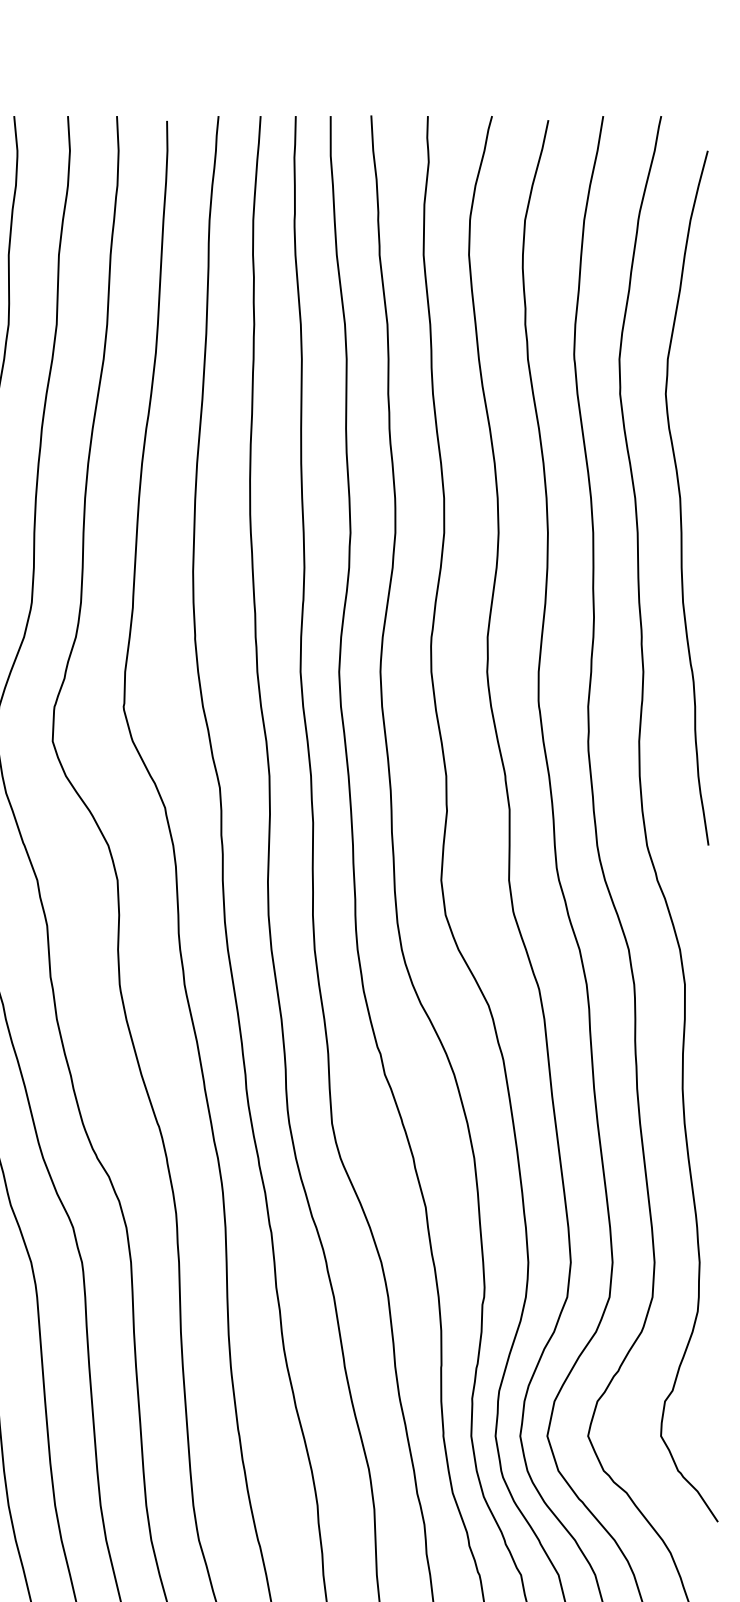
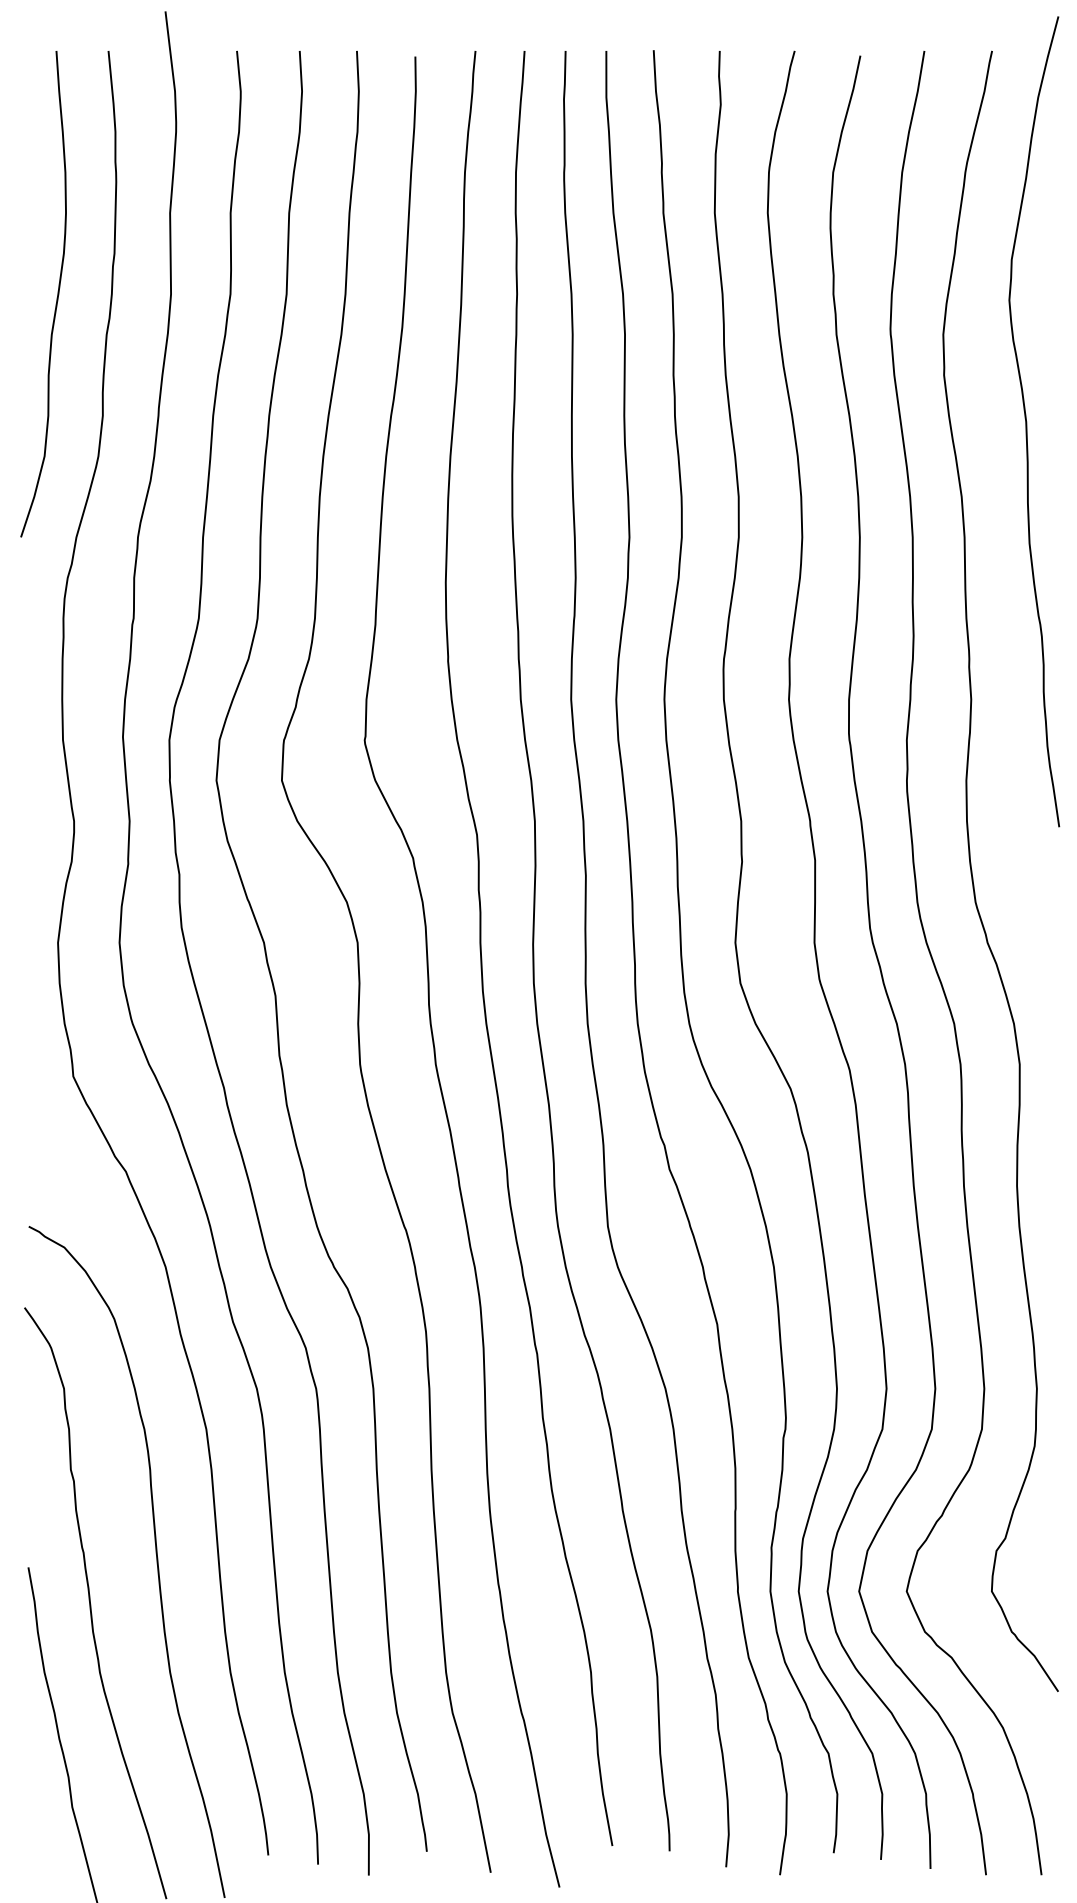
curve: (681, 497) -> (1027, 421), moved

